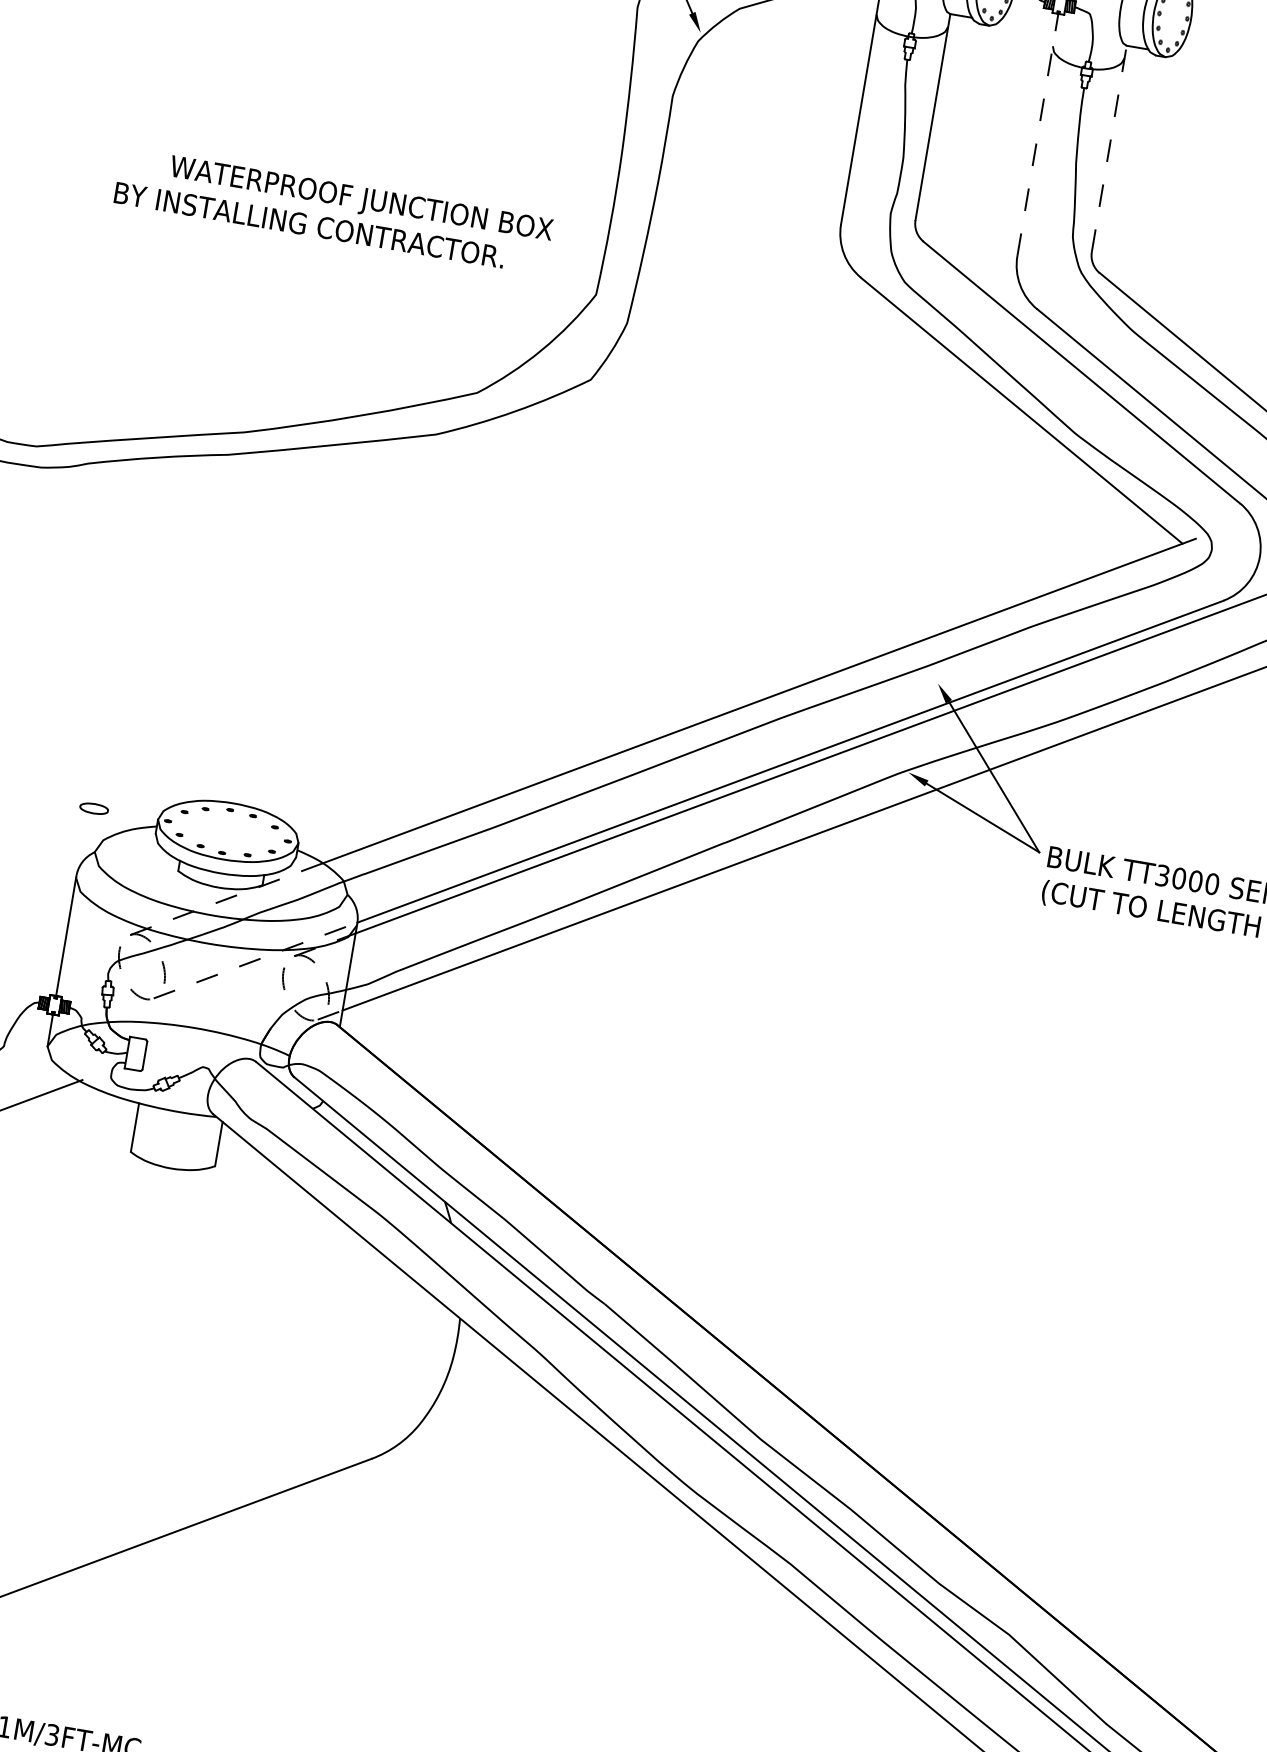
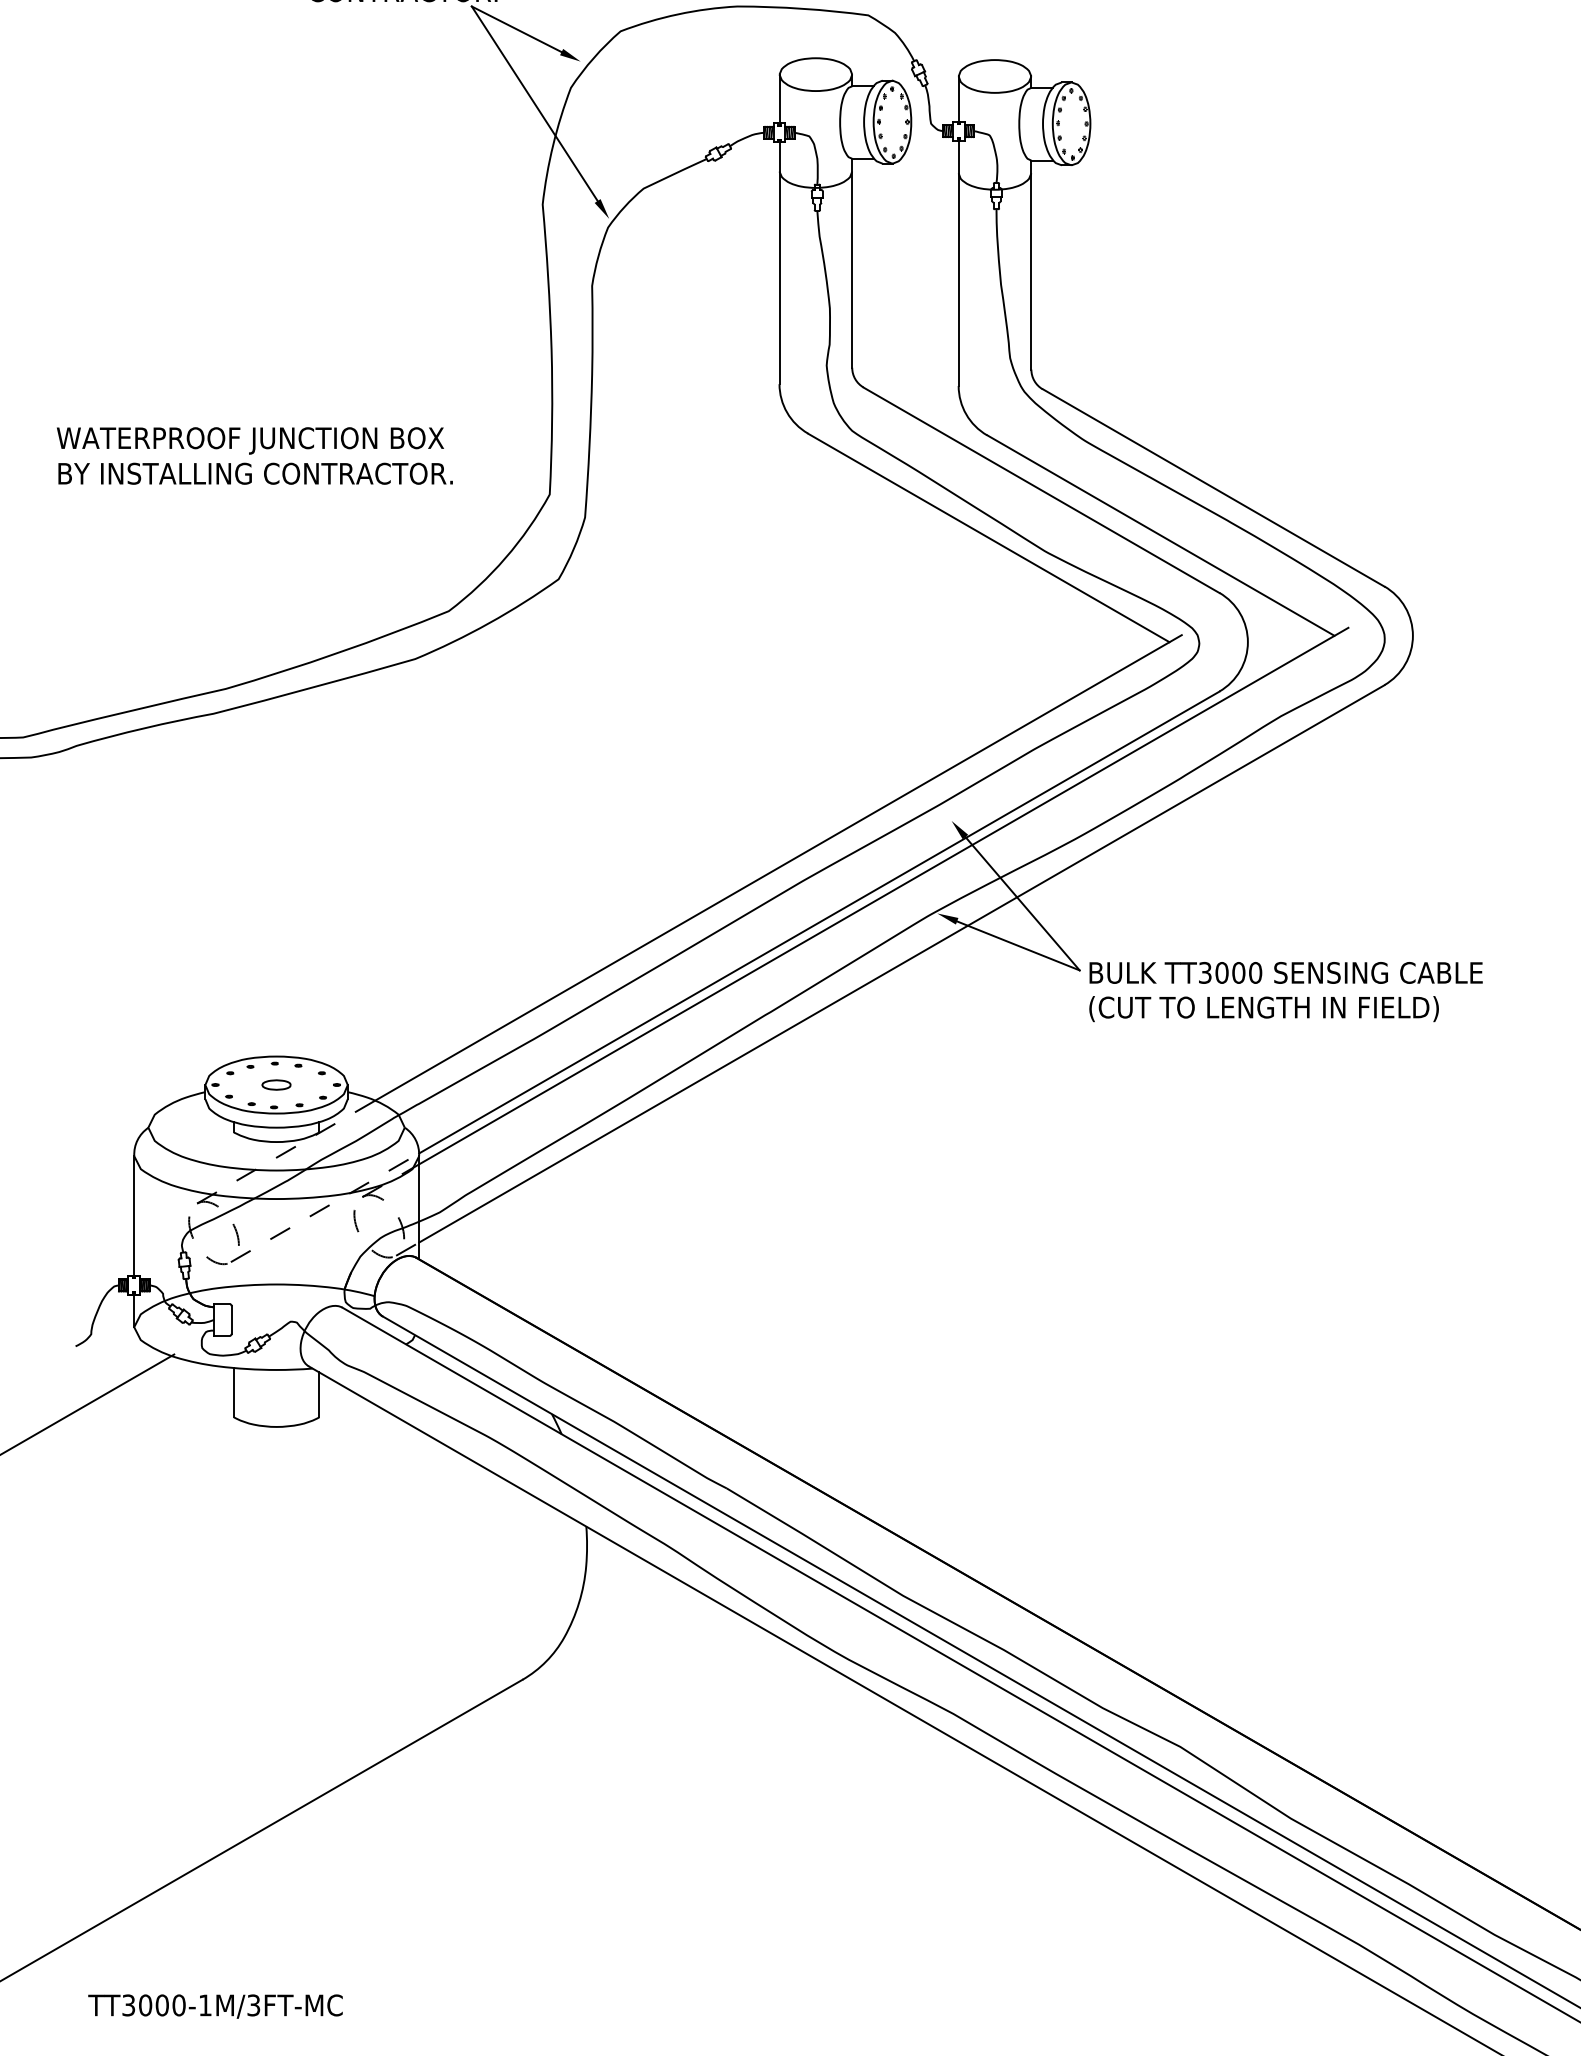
line: (1037, 134) -> (958, 262), dashed -> solid
line: (1109, 149) -> (1031, 265), dashed -> solid
text: (361, 200) -> (250, 440), moved
part: (94, 808) -> (276, 1084), moved

